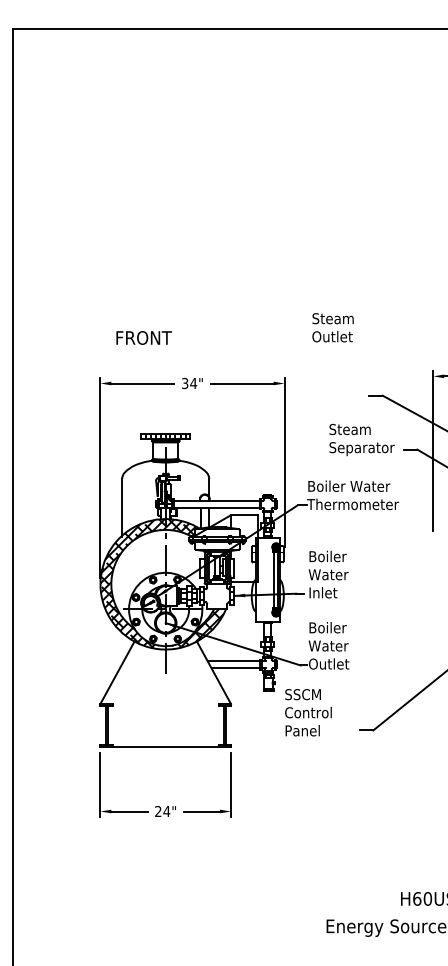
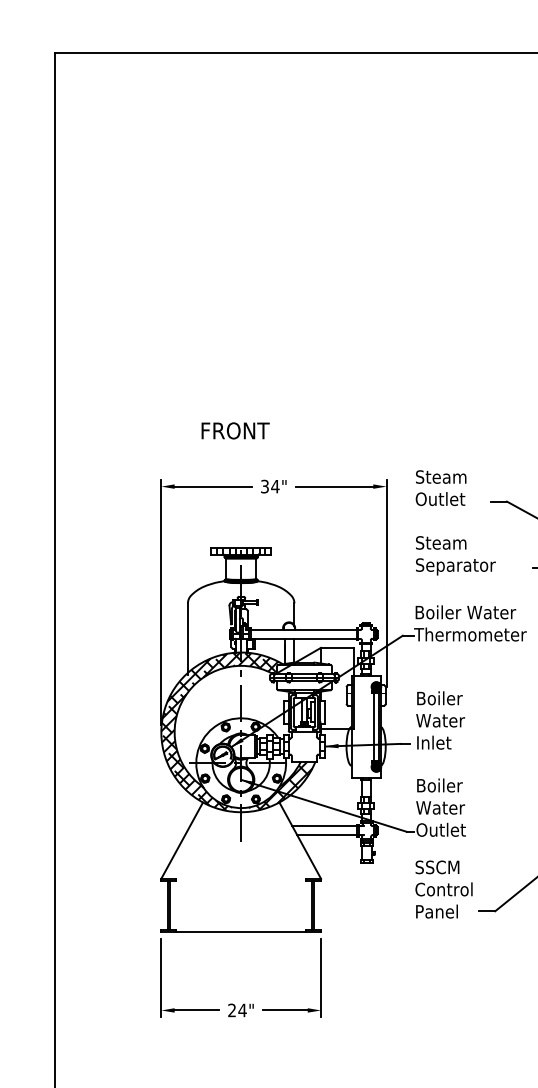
text: (332, 327) -> (440, 487), moved
text: (143, 337) -> (234, 430), moved
text: (361, 440) -> (455, 556), moved
text: (308, 712) -> (444, 889), moved

